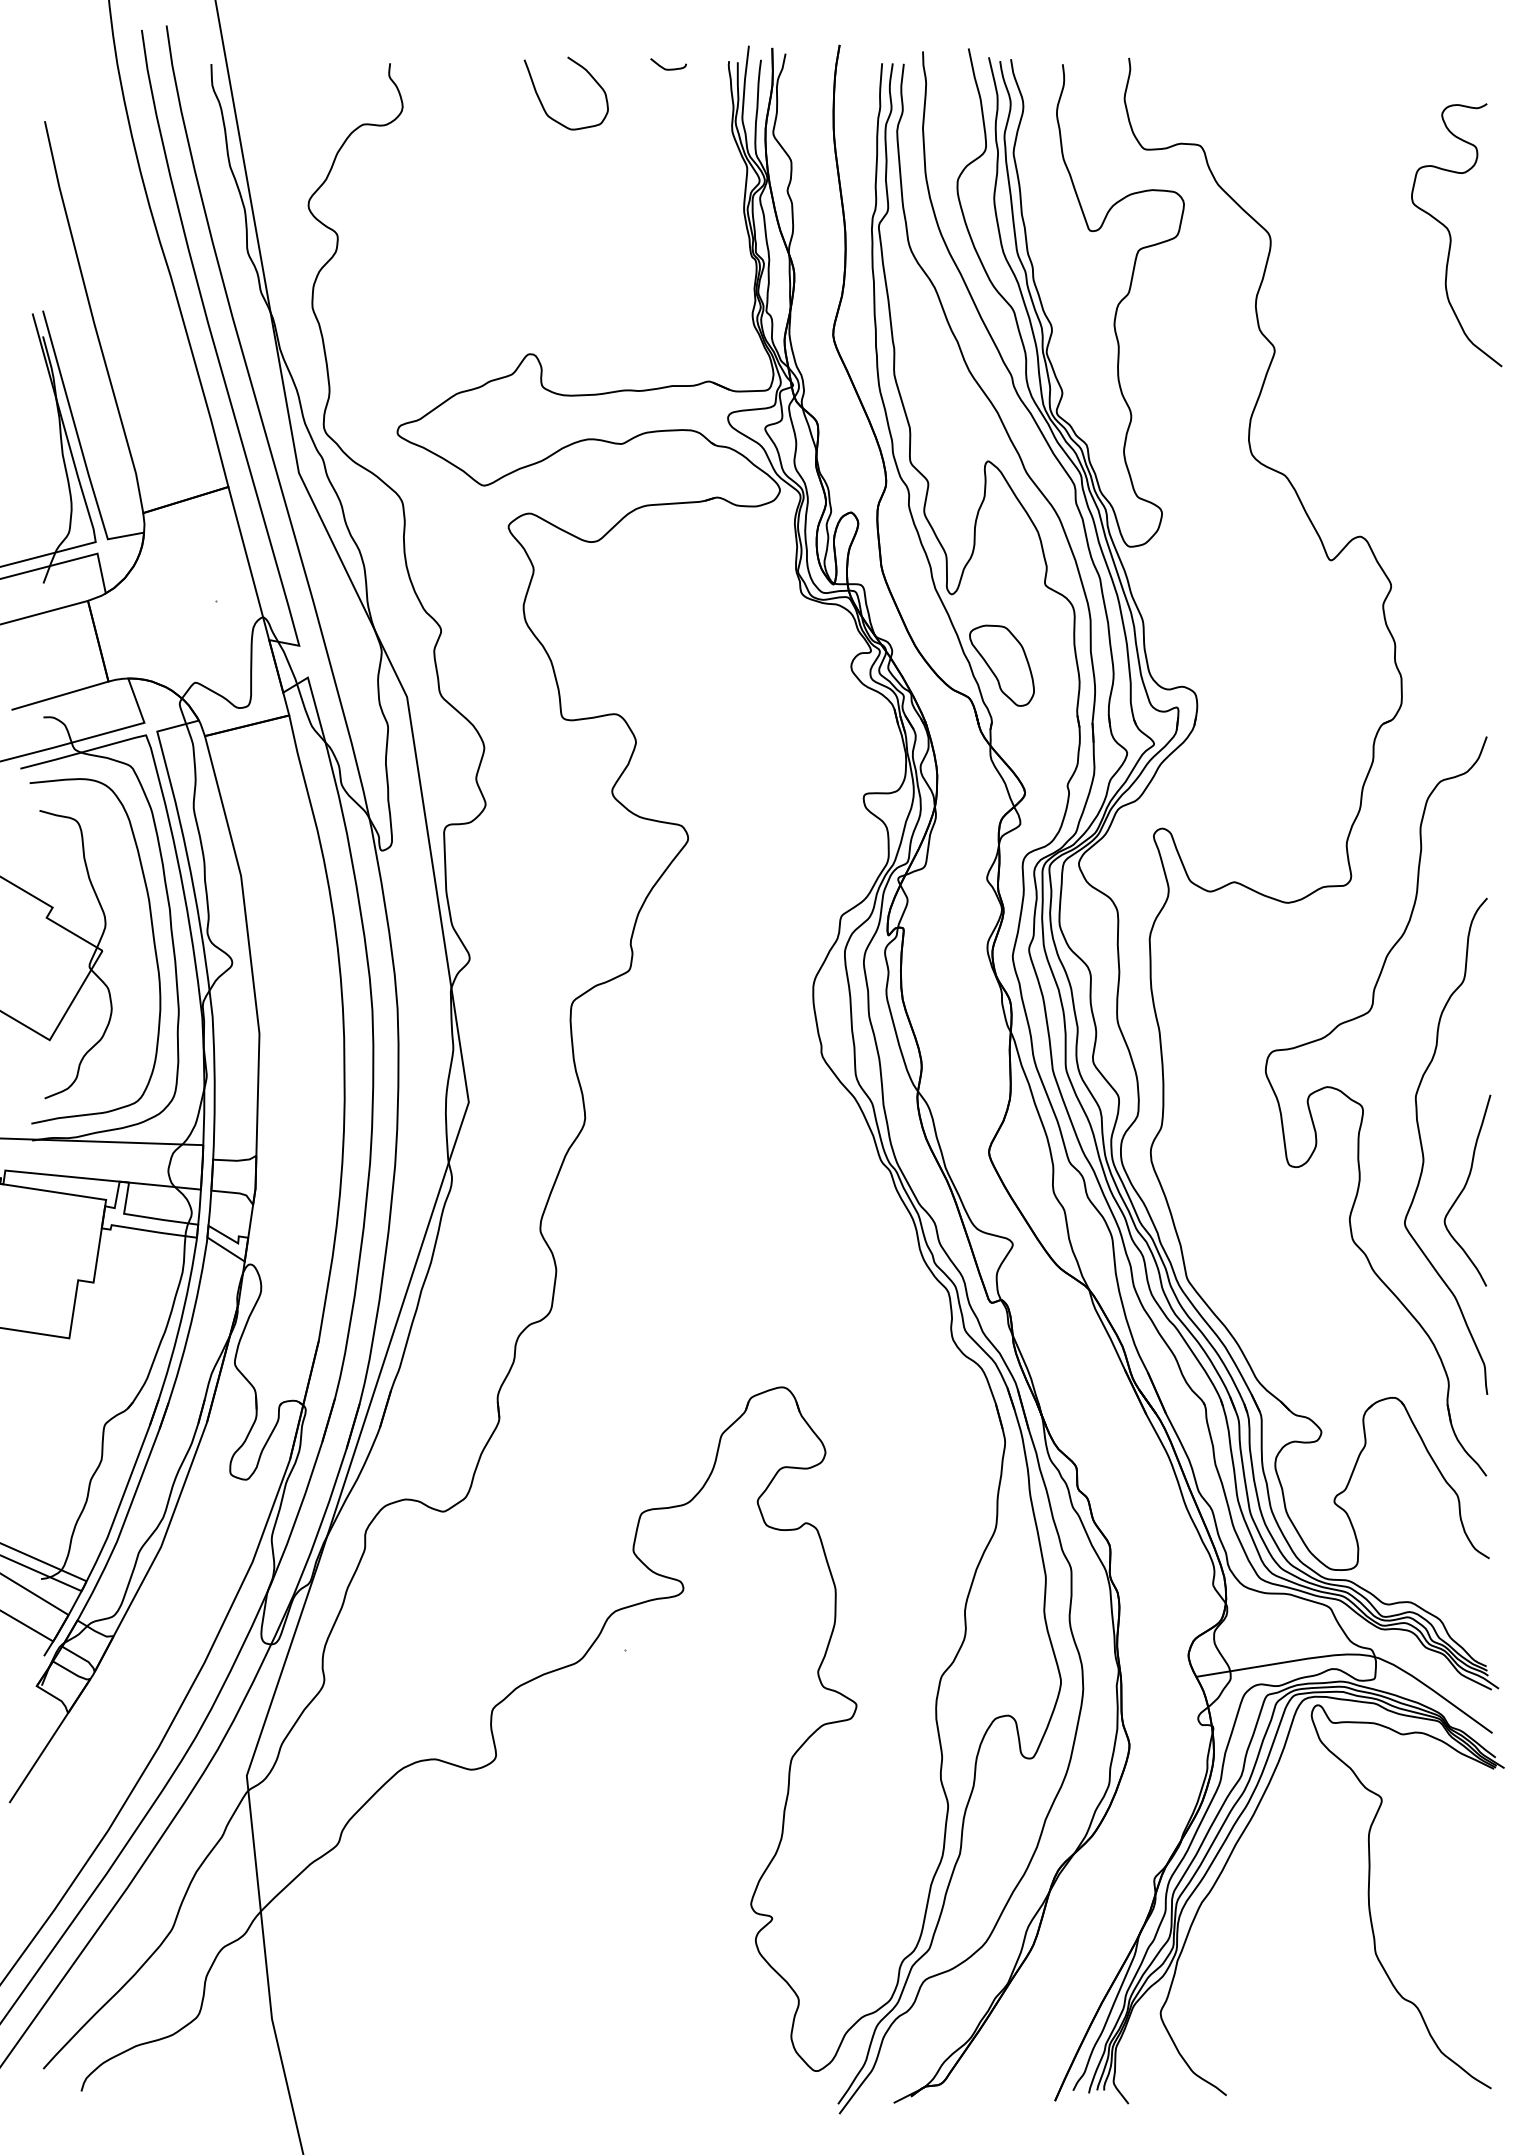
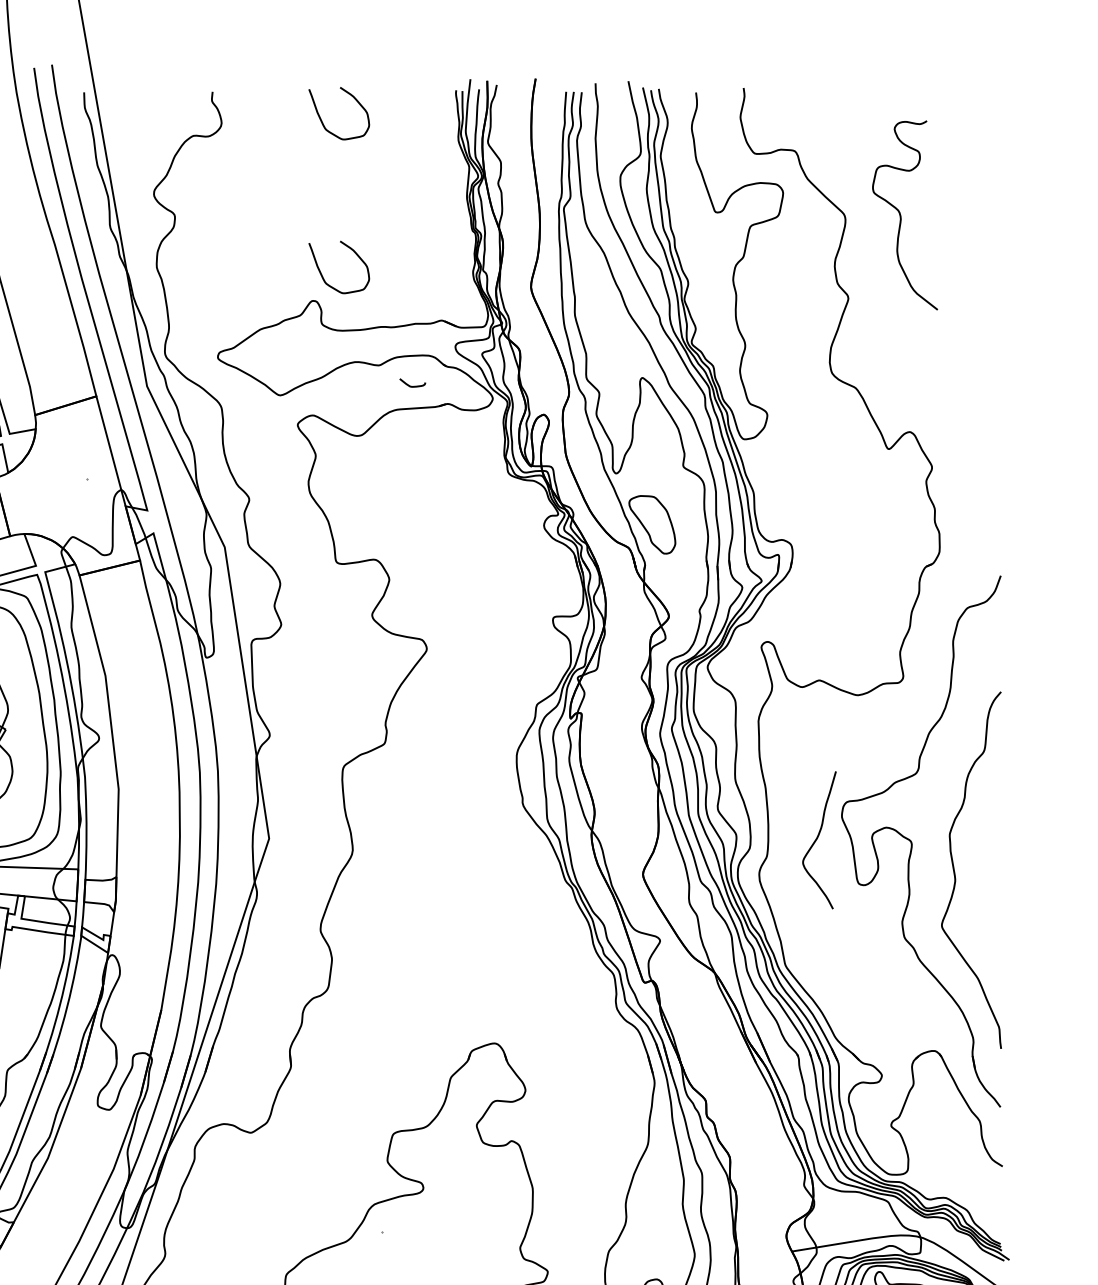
curve: (668, 68) -> (412, 385), moved
curve: (1451, 236) -> (901, 216), moved
curve: (543, 319) -> (322, 275), added
curve: (1464, 1189) -> (817, 839), moved

